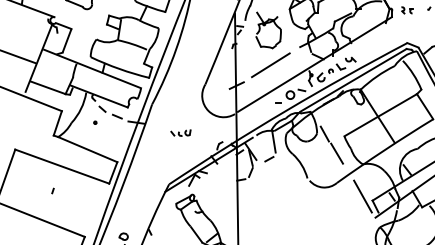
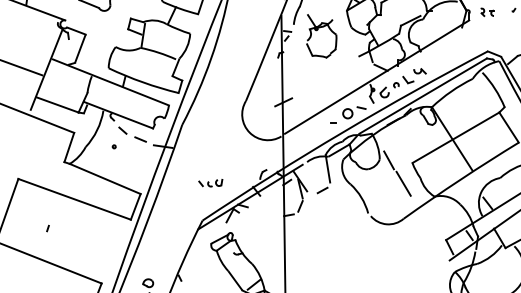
line: (270, 65) -> (323, 78), removed
part: (180, 132) -> (210, 182), moved
line: (52, 190) -> (47, 227), moved
line: (362, 196) -> (434, 235), removed

